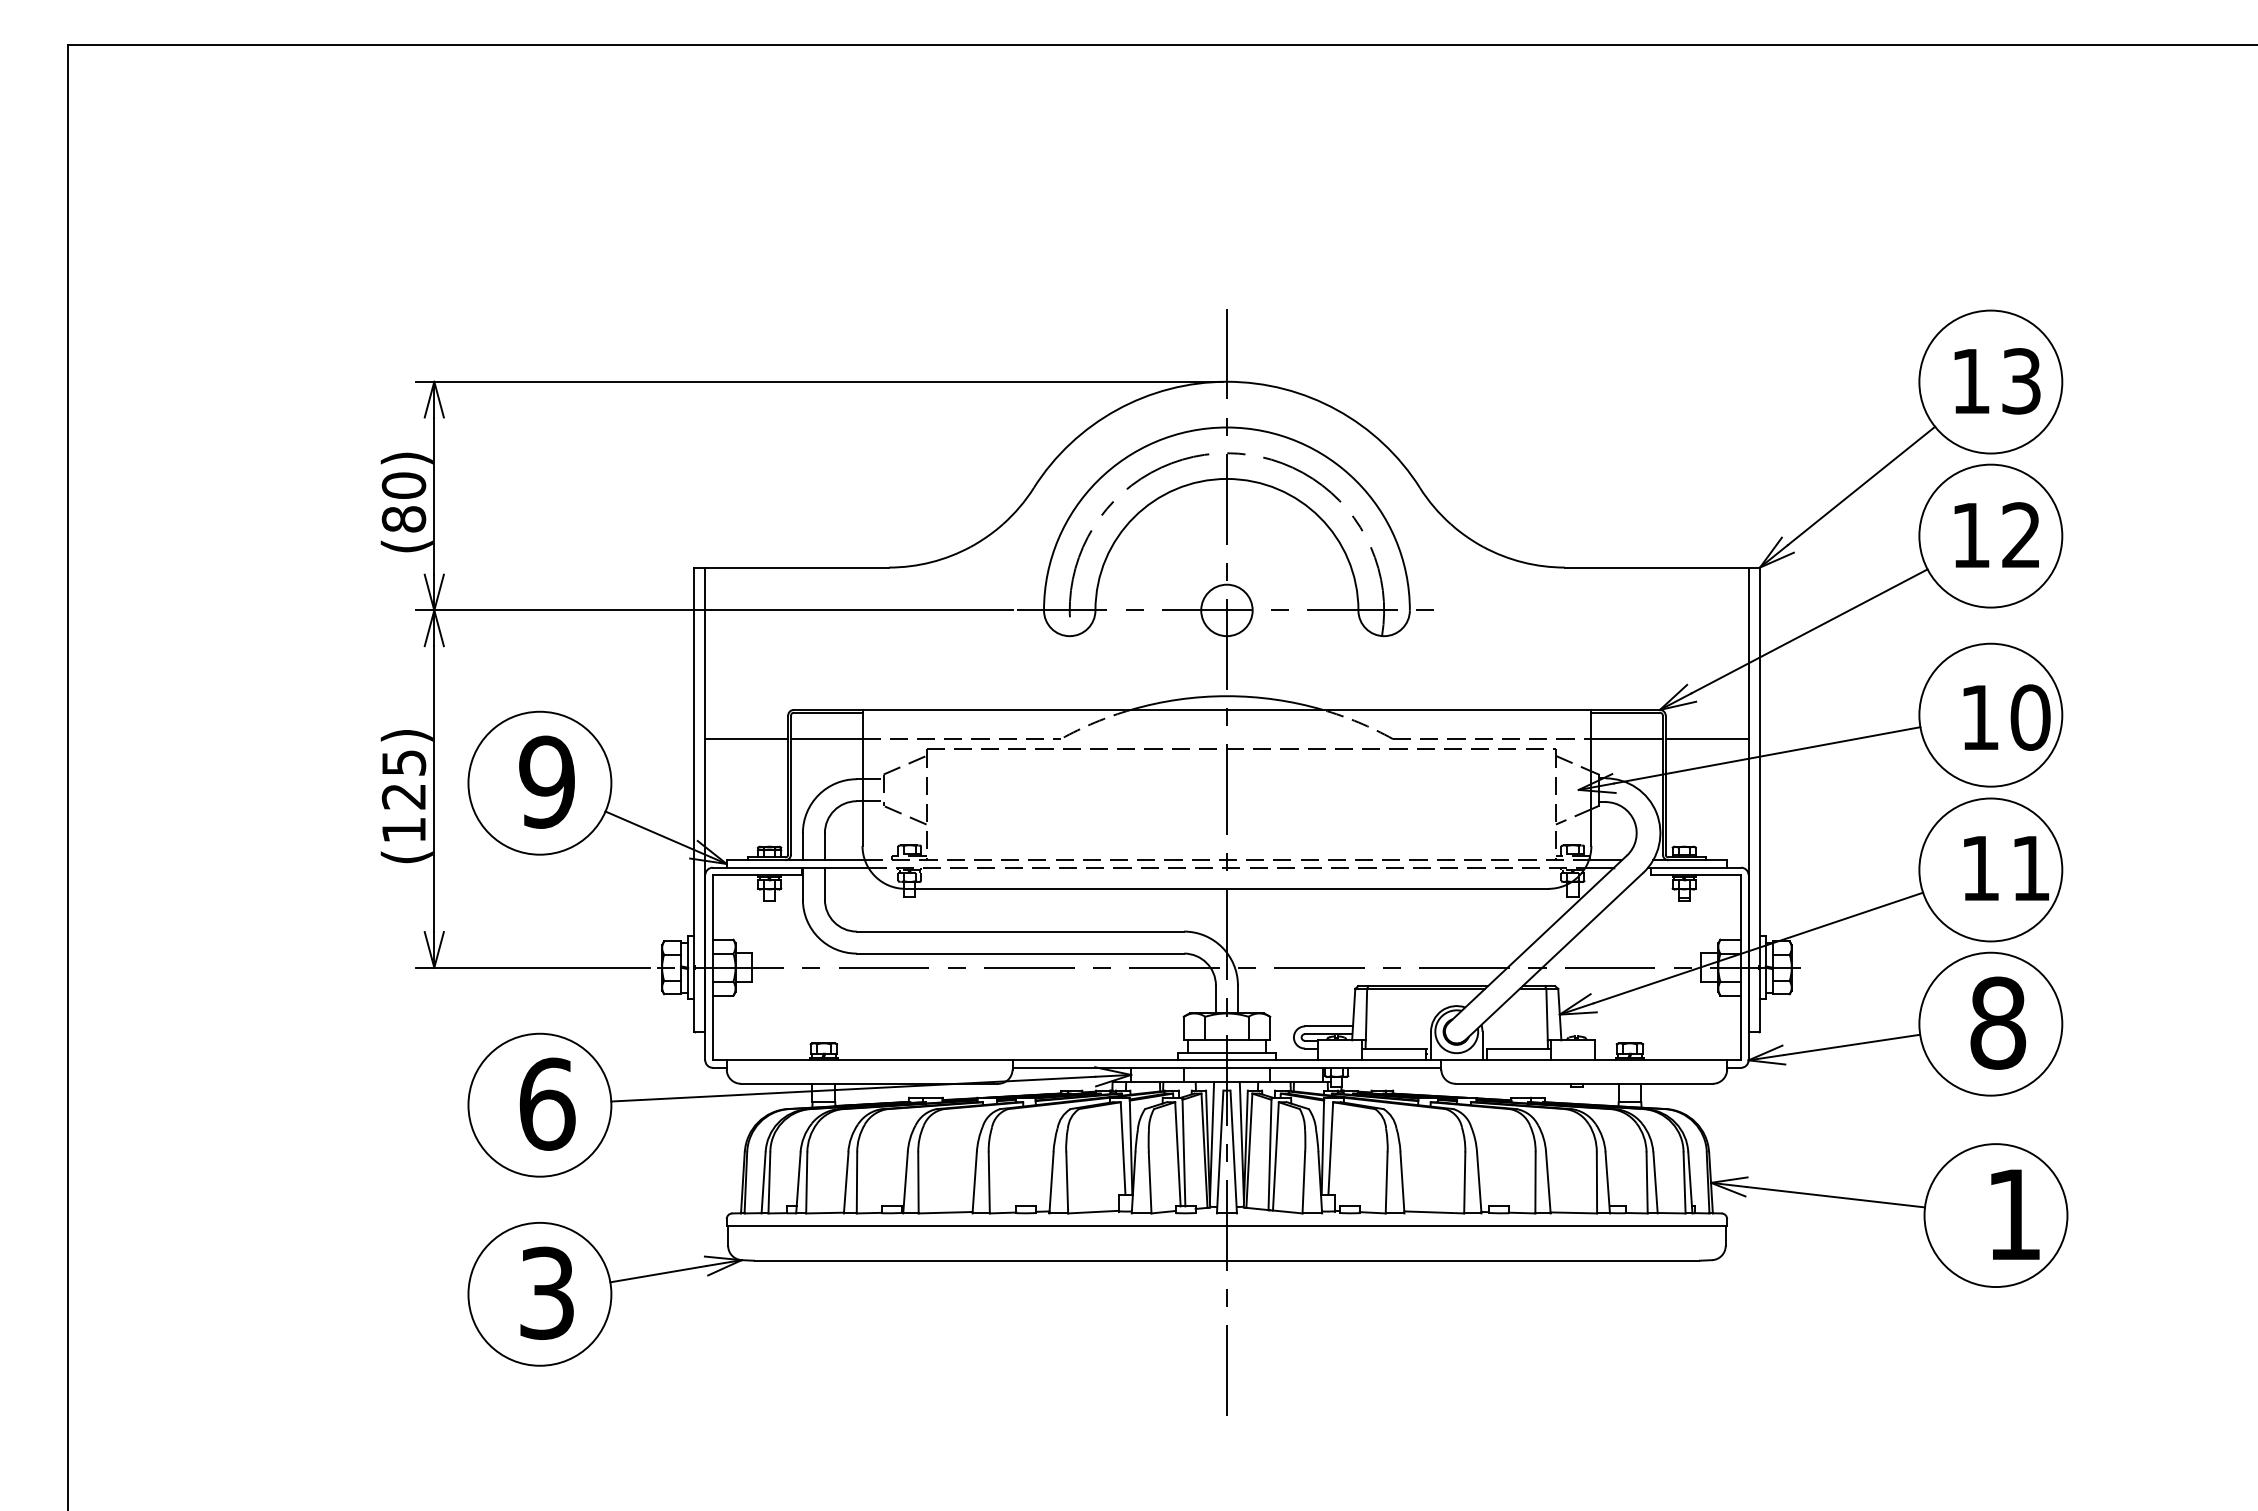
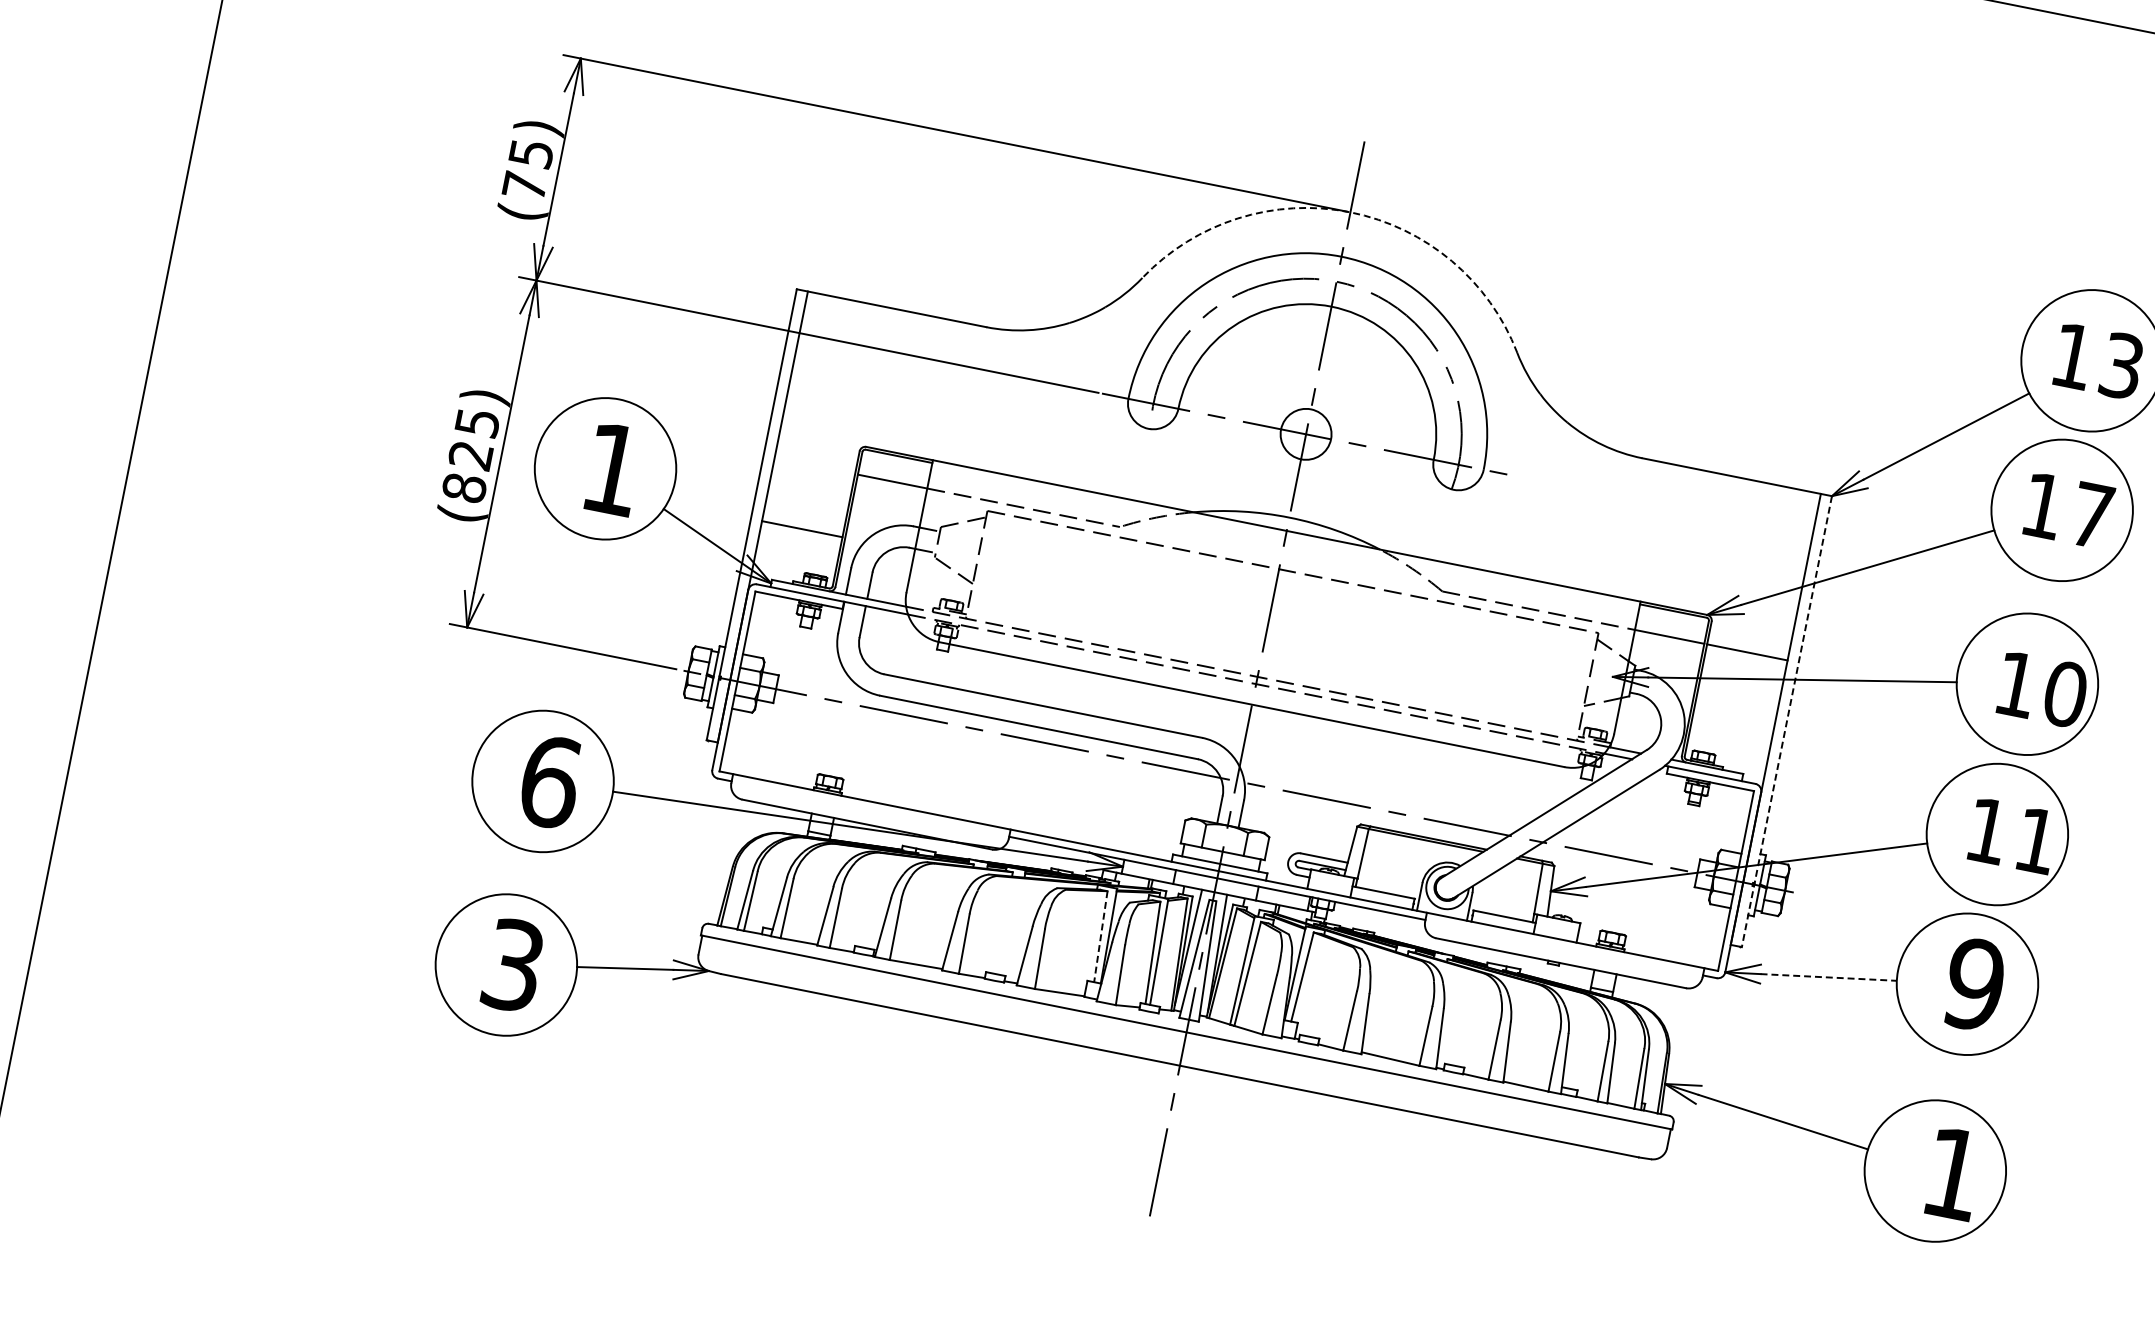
arc: (1226, 381) -> (1350, 211), solid -> dashed
text: (403, 502) -> (527, 169), (80) -> (75)
text: (2021, 534) -> (2092, 514), 12 -> 17
line: (746, 739) -> (801, 529), moved
text: (546, 781) -> (612, 468), 9 -> 1
line: (1760, 800) -> (1787, 722), solid -> dashed
text: (403, 830) -> (463, 488), (125) -> (825)
text: (1998, 1022) -> (1975, 984), 8 -> 9
line: (1852, 1044) -> (1829, 977), solid -> dashed
line: (1123, 1149) -> (1101, 937), solid -> dashed

